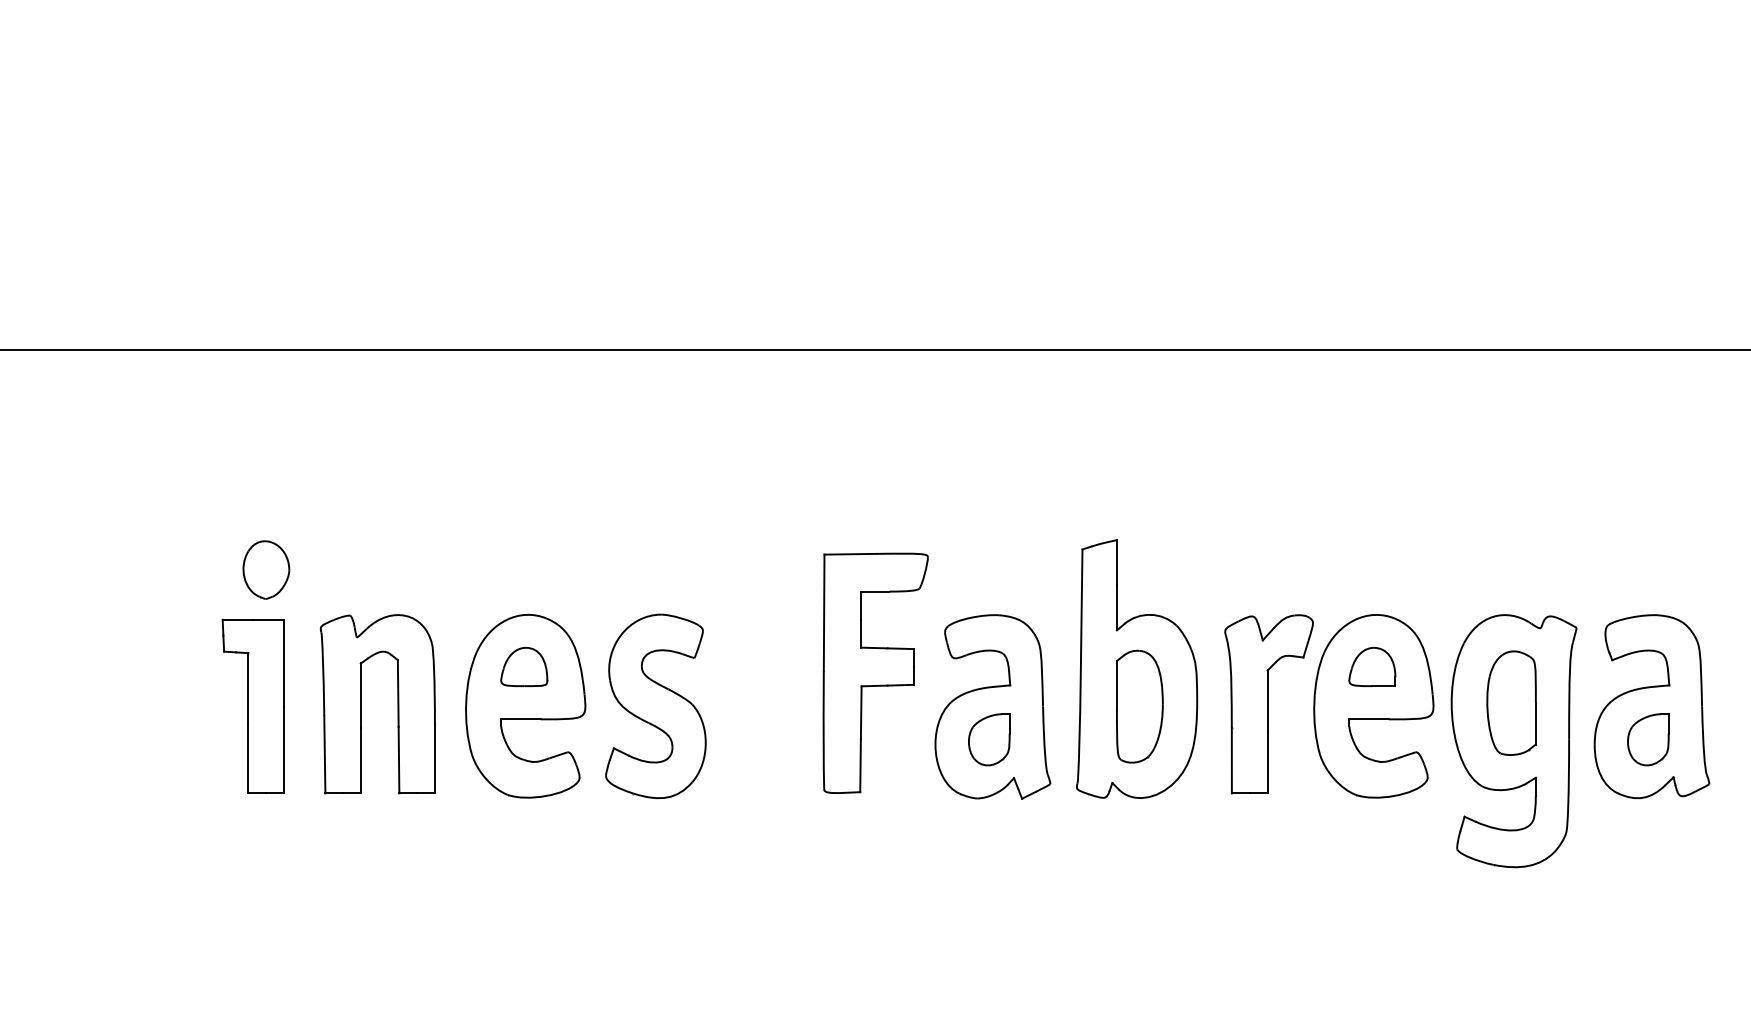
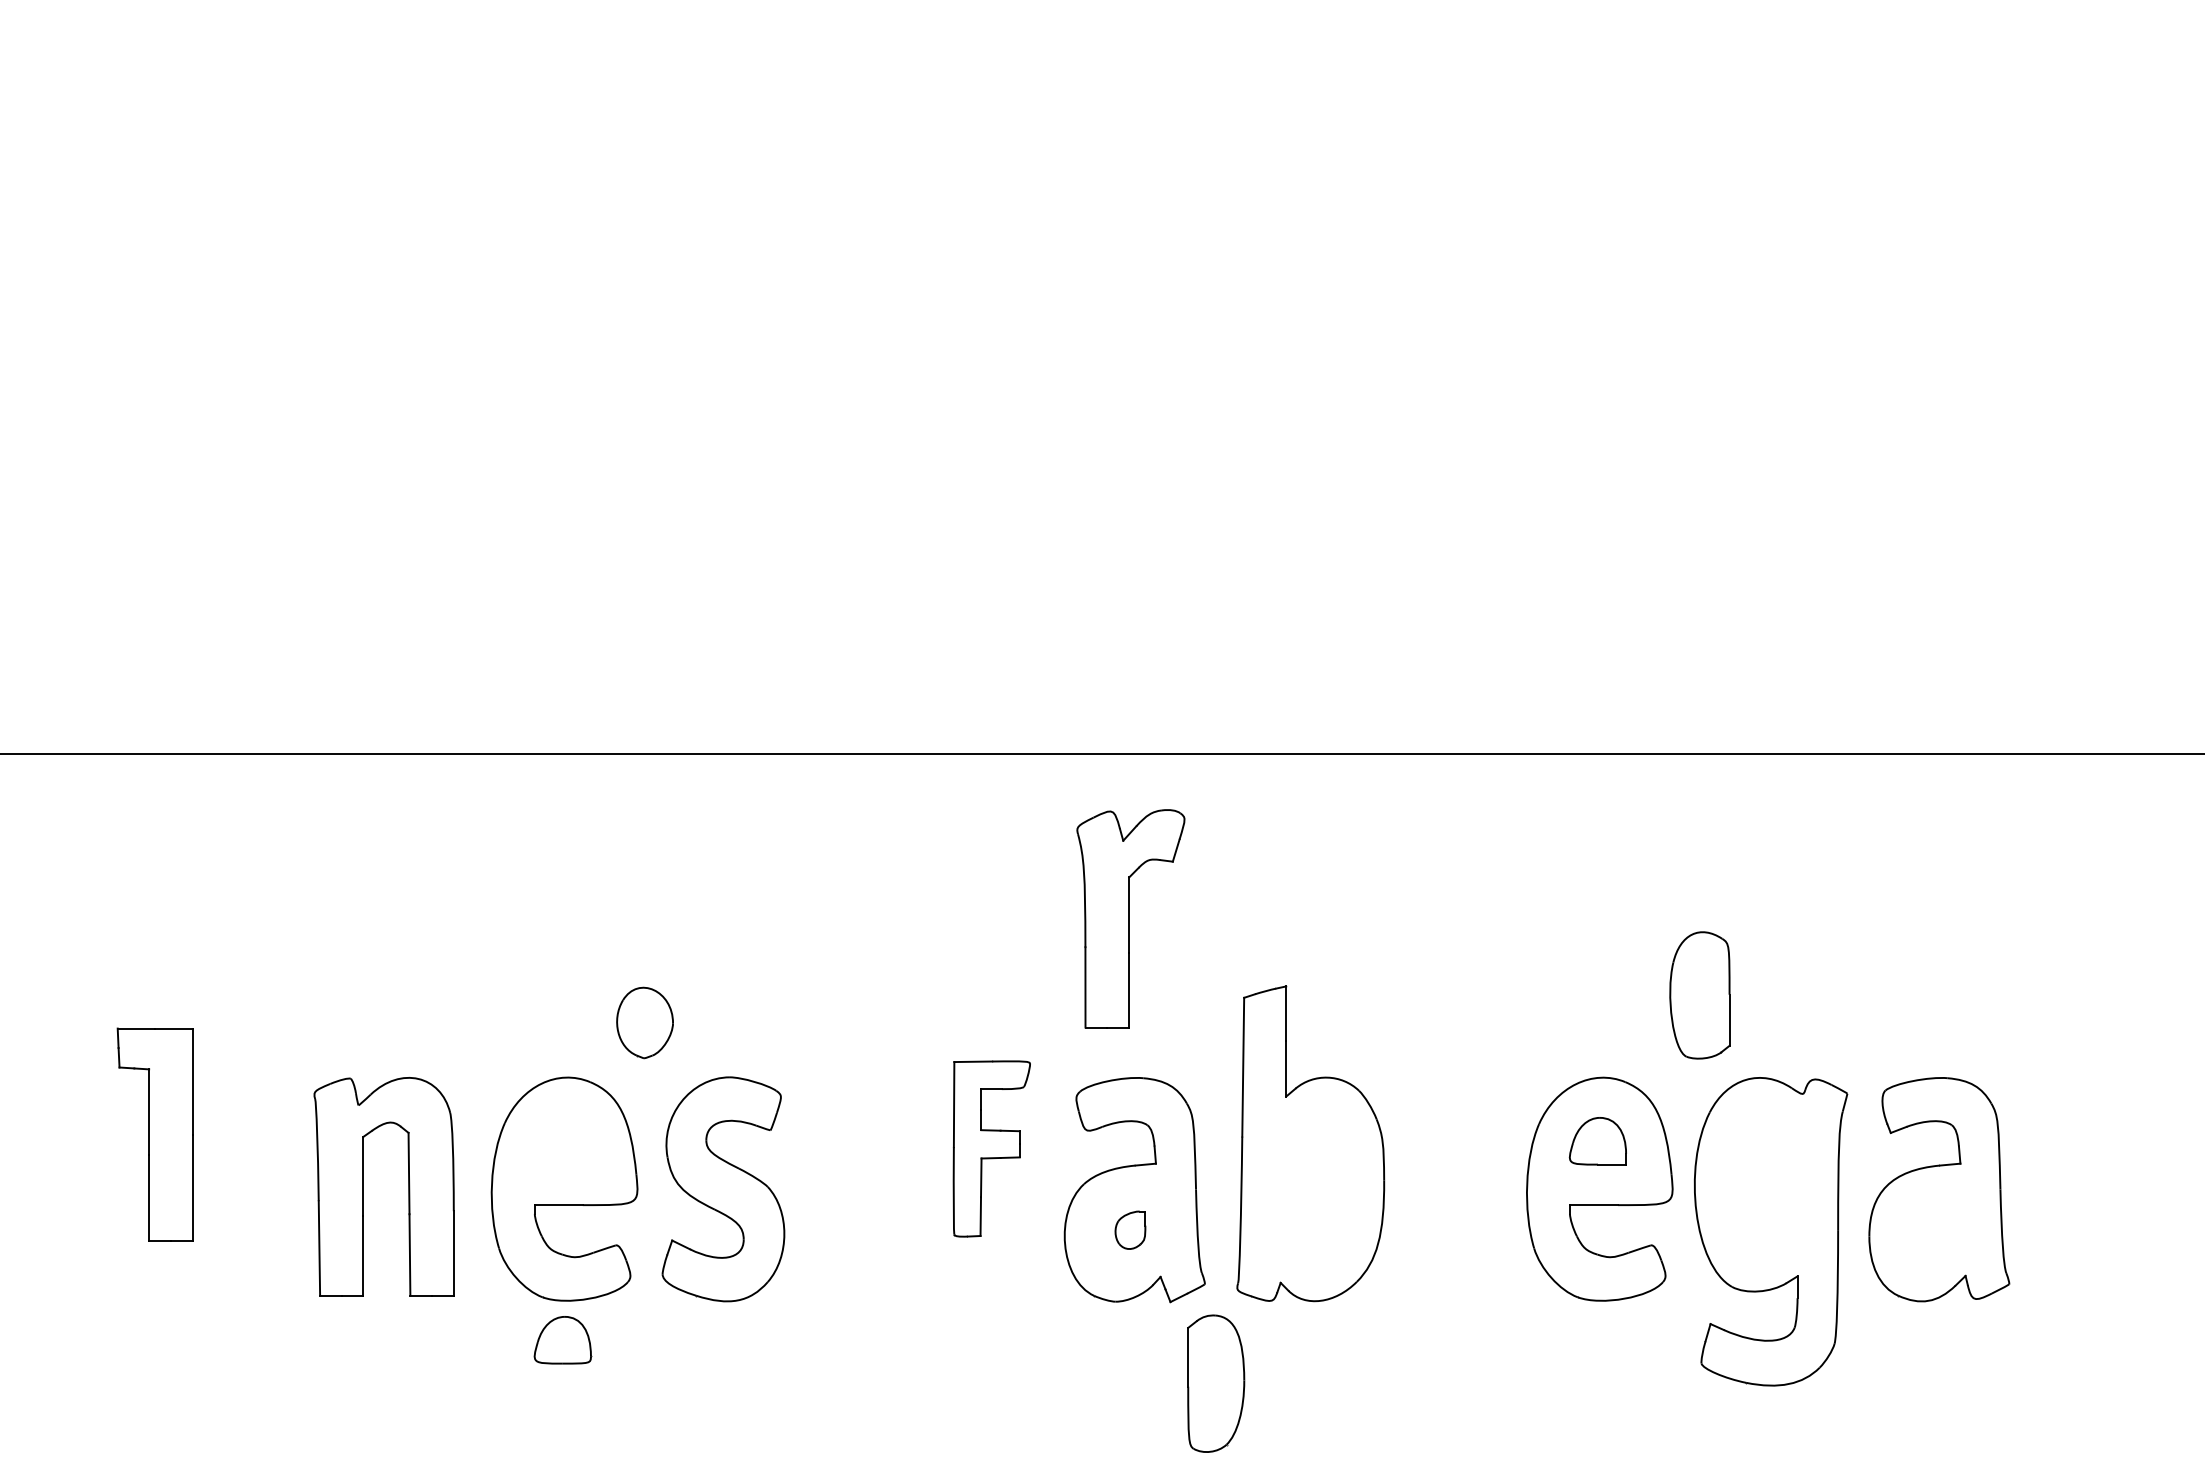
part: (265, 569) -> (644, 1022), moved
part: (523, 667) -> (562, 1340), moved
part: (875, 672) -> (991, 1148), size x0.6
part: (1511, 703) -> (1699, 995), moved
part: (1268, 704) -> (1130, 918), moved
part: (252, 706) -> (154, 1134), moved
part: (1140, 706) -> (1216, 1383), moved
part: (989, 740) -> (1130, 1230), size x0.6
part: (1648, 740) -> (1934, 1230), removed

